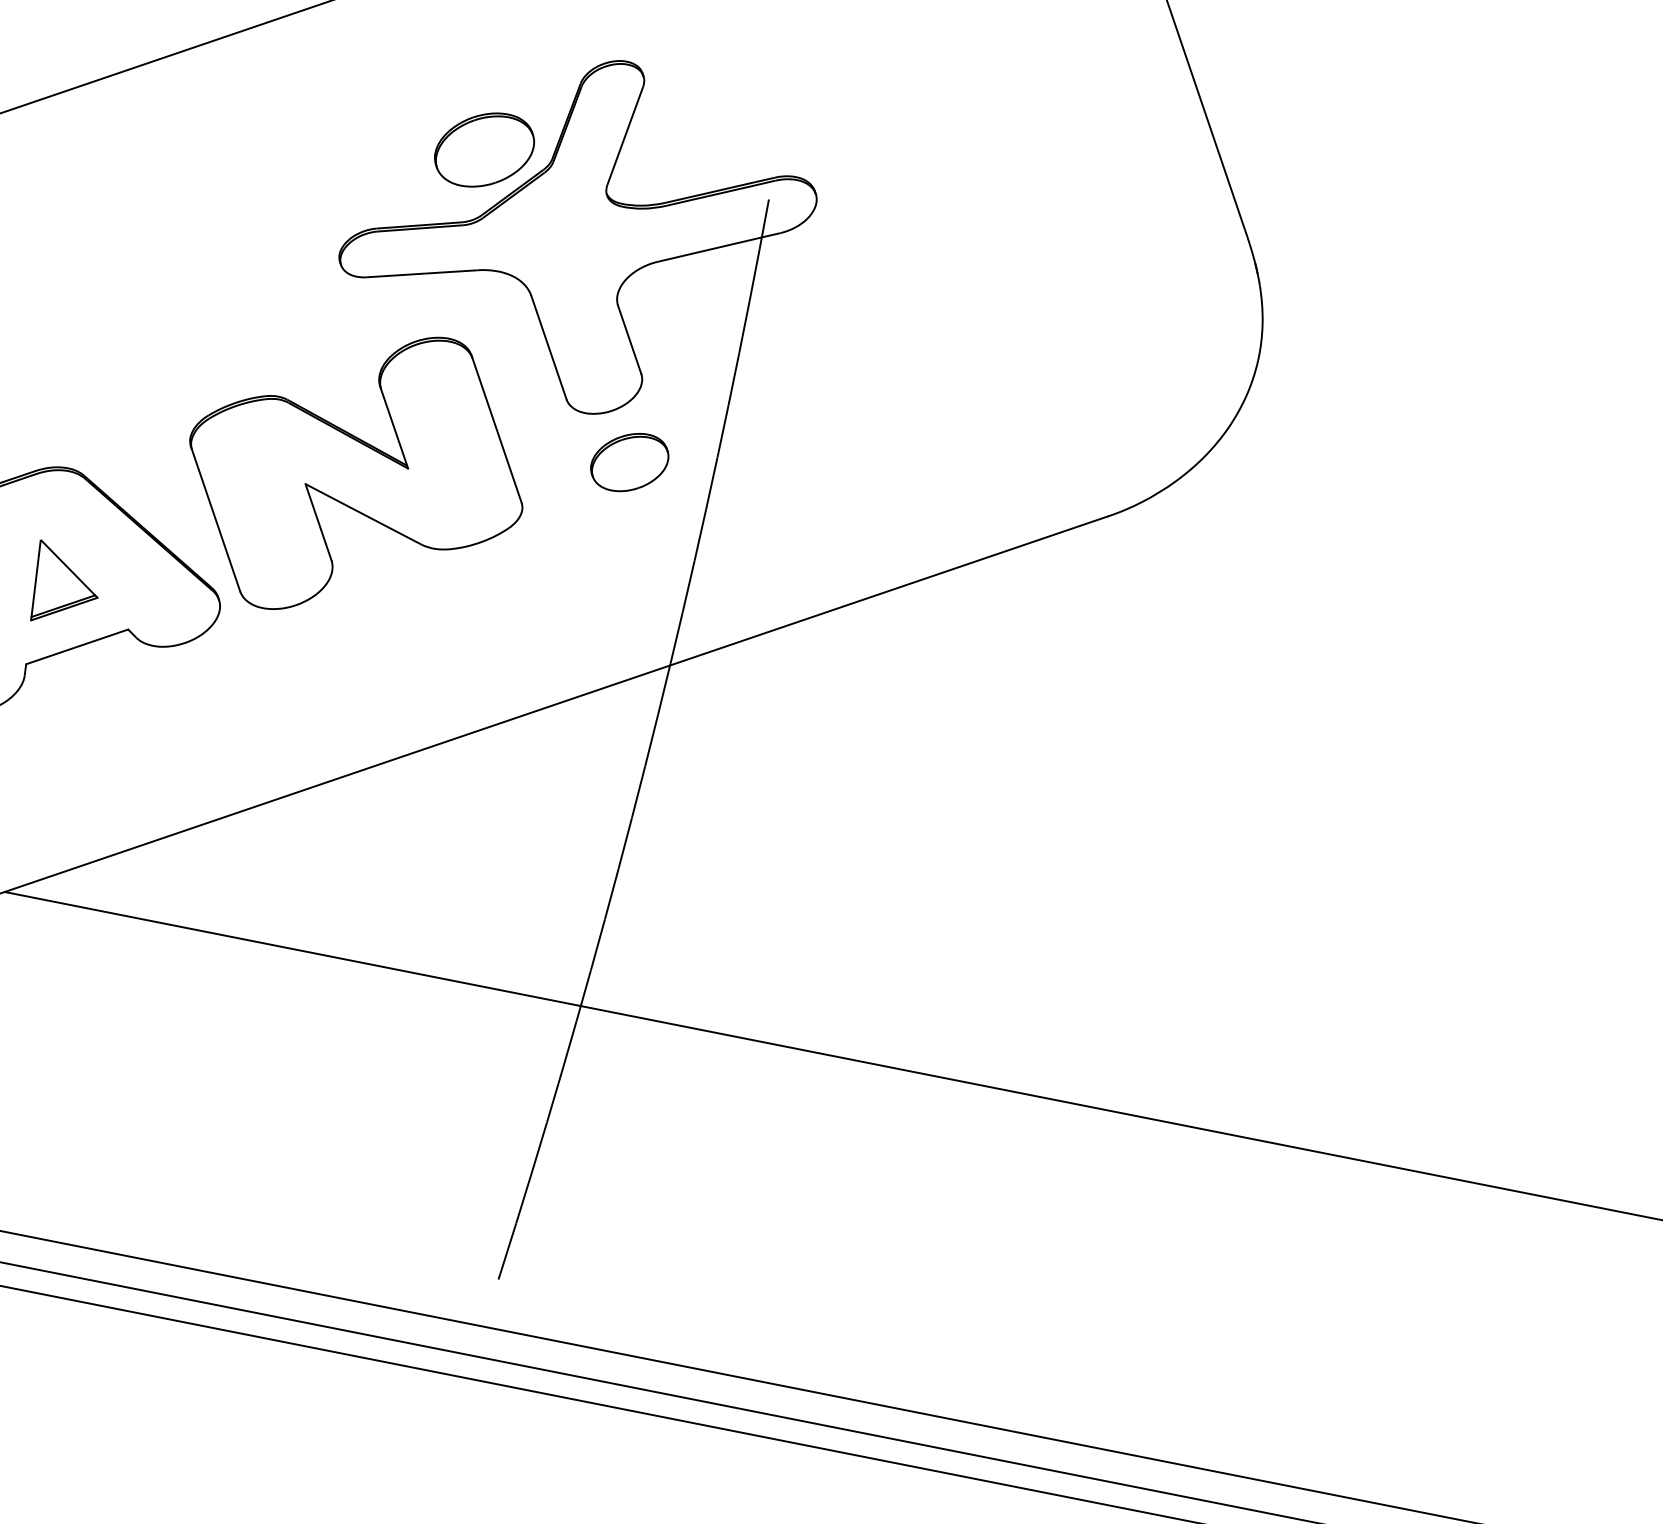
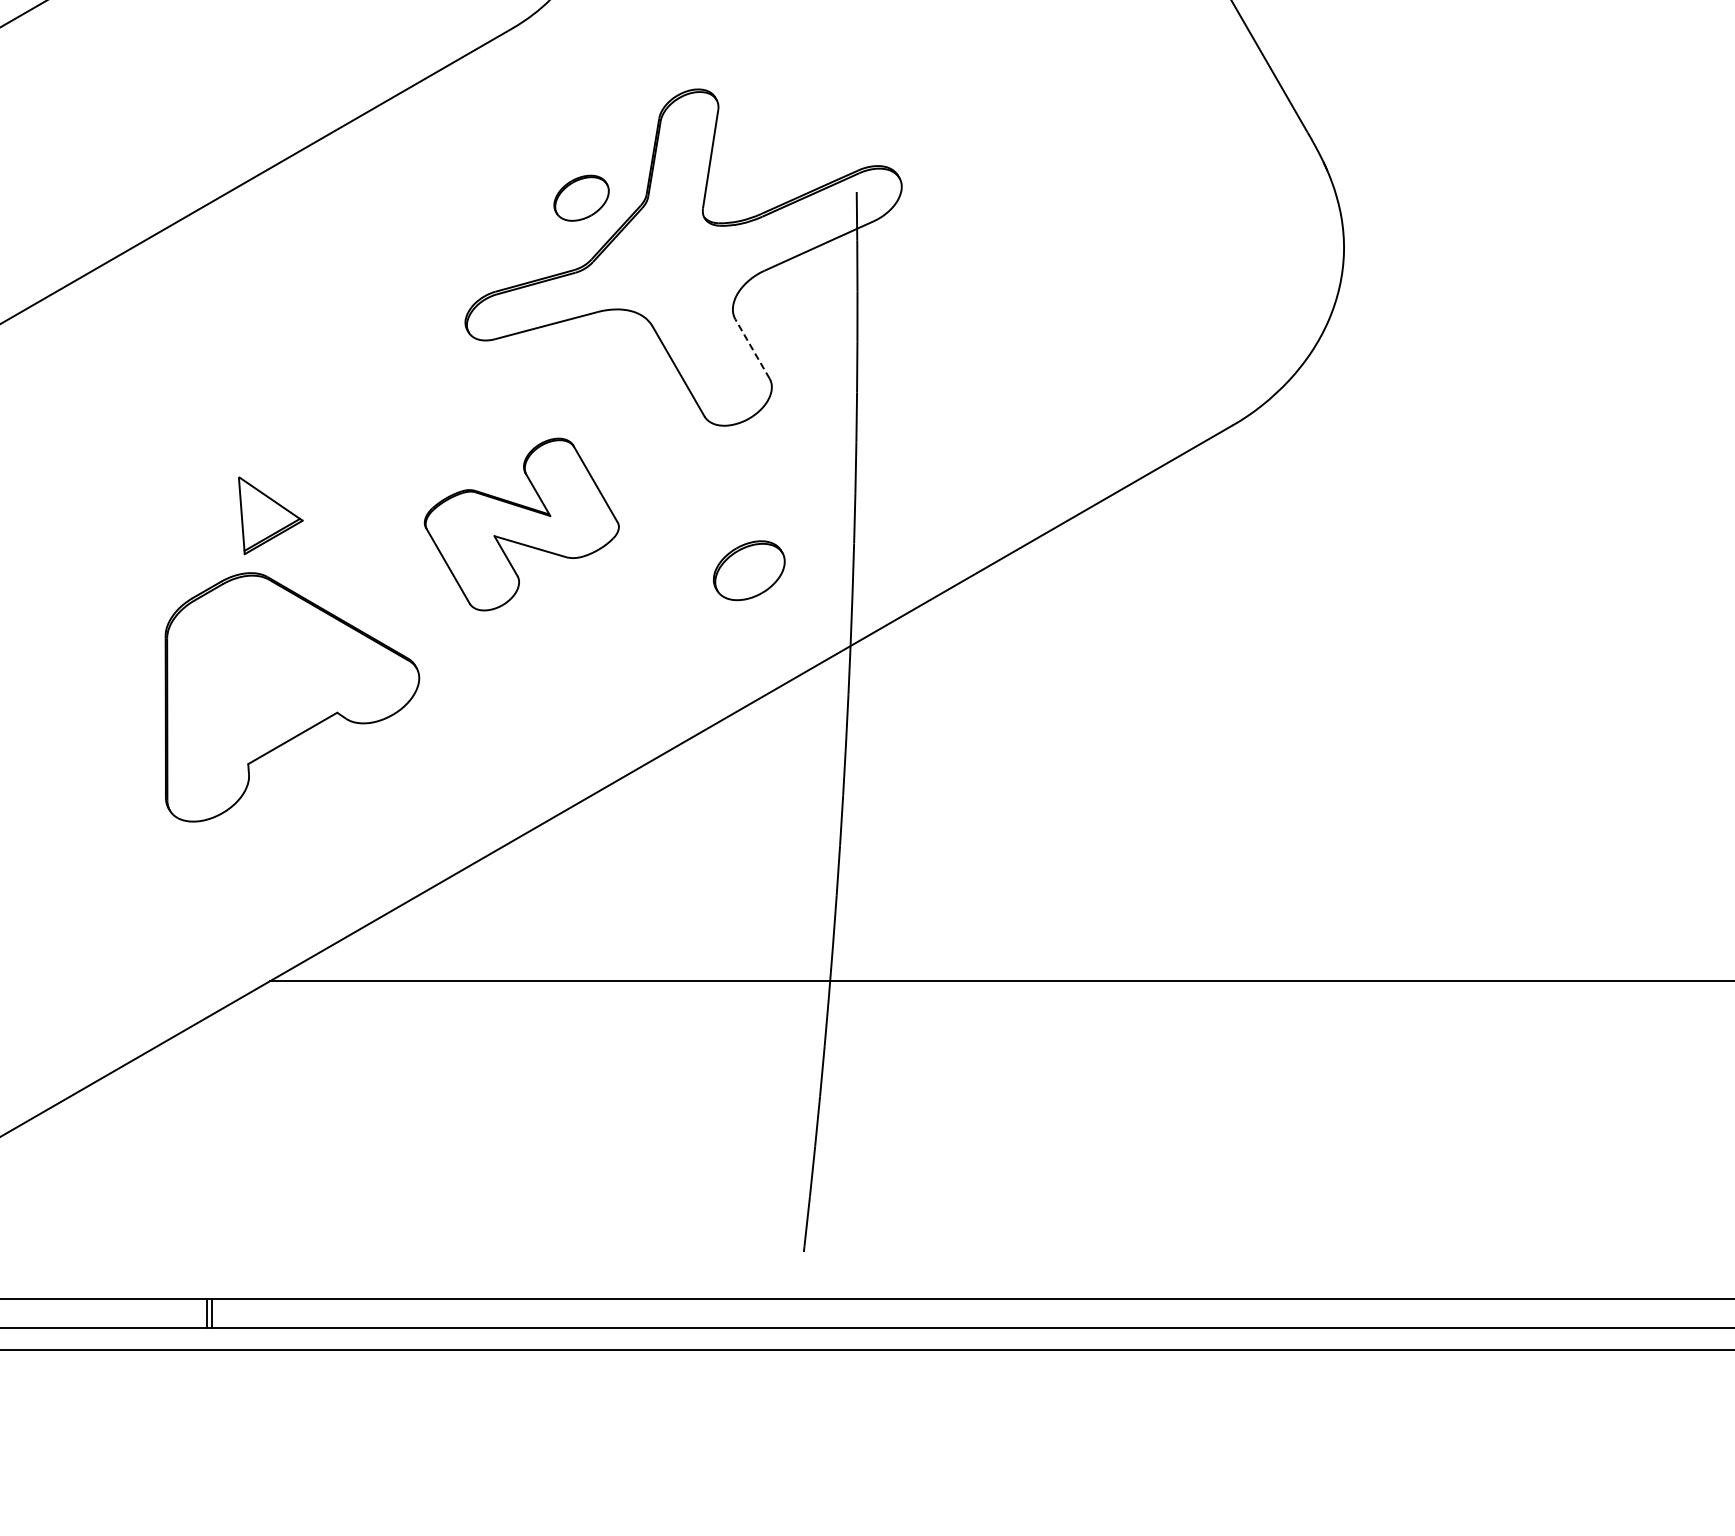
part: (484, 149) -> (581, 197), size x0.6
line: (629, 339) -> (752, 348), solid -> dashed
part: (630, 462) -> (749, 570), moved
part: (356, 473) -> (521, 524), size x0.6
part: (65, 585) -> (270, 515), moved

